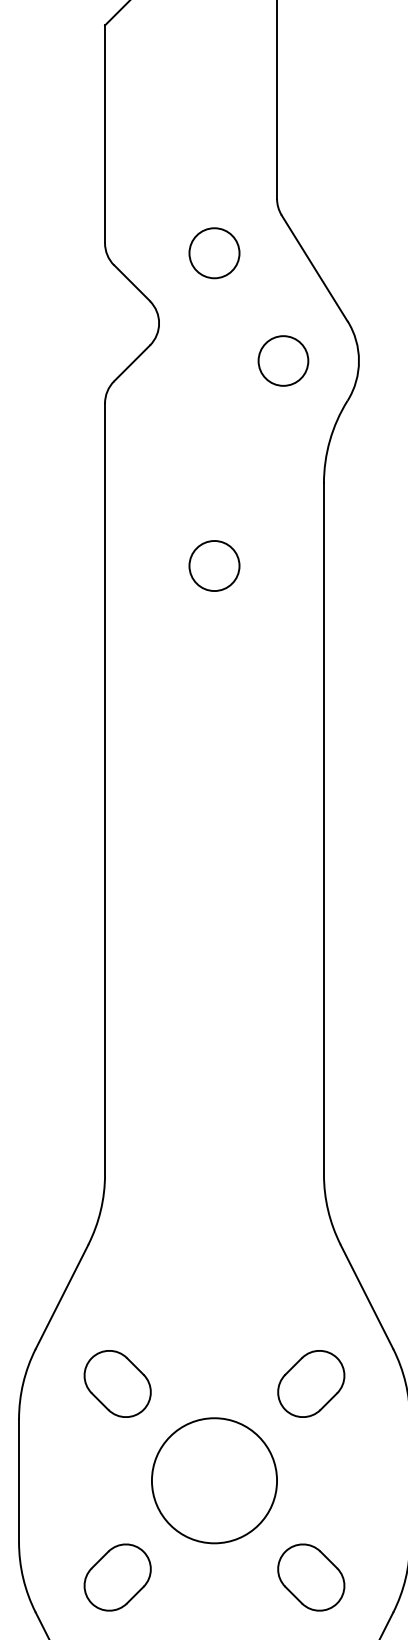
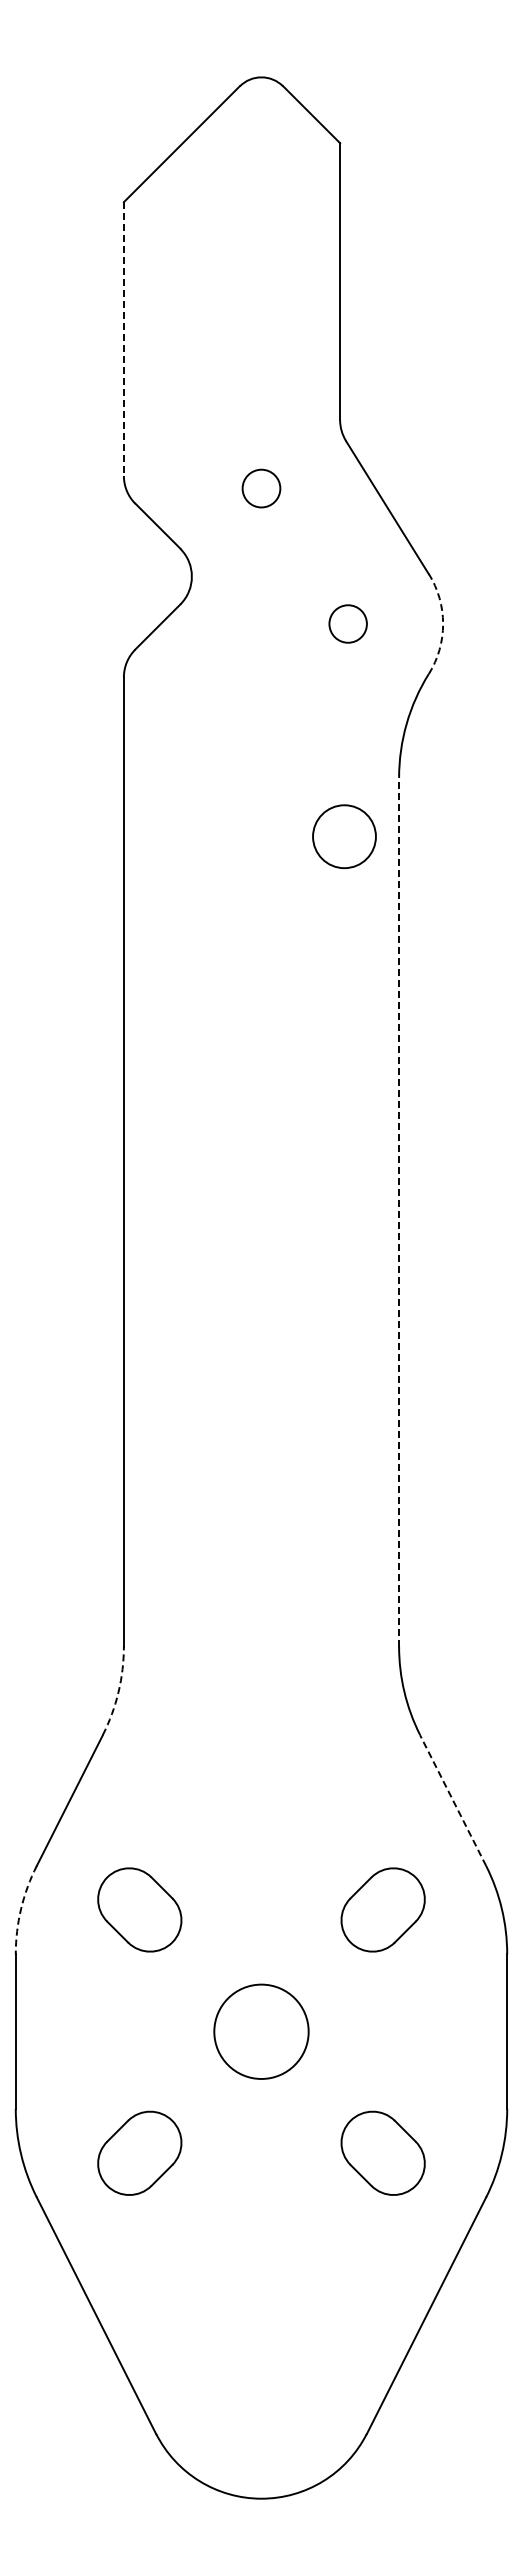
line: (104, 134) -> (123, 339), solid -> dashed
circle: (214, 253) -> (261, 488), size x0.6
circle: (282, 360) -> (347, 623), size x0.6
arc: (359, 361) -> (443, 624), solid -> dashed
circle: (214, 565) -> (344, 836), moved
line: (324, 828) -> (399, 1211), solid -> dashed
arc: (100, 1210) -> (118, 1692), solid -> dashed
line: (366, 1296) -> (452, 1800), solid -> dashed
arc: (23, 1382) -> (21, 1908), solid -> dashed
circle: (214, 1480) -> (261, 2031), size x0.6

